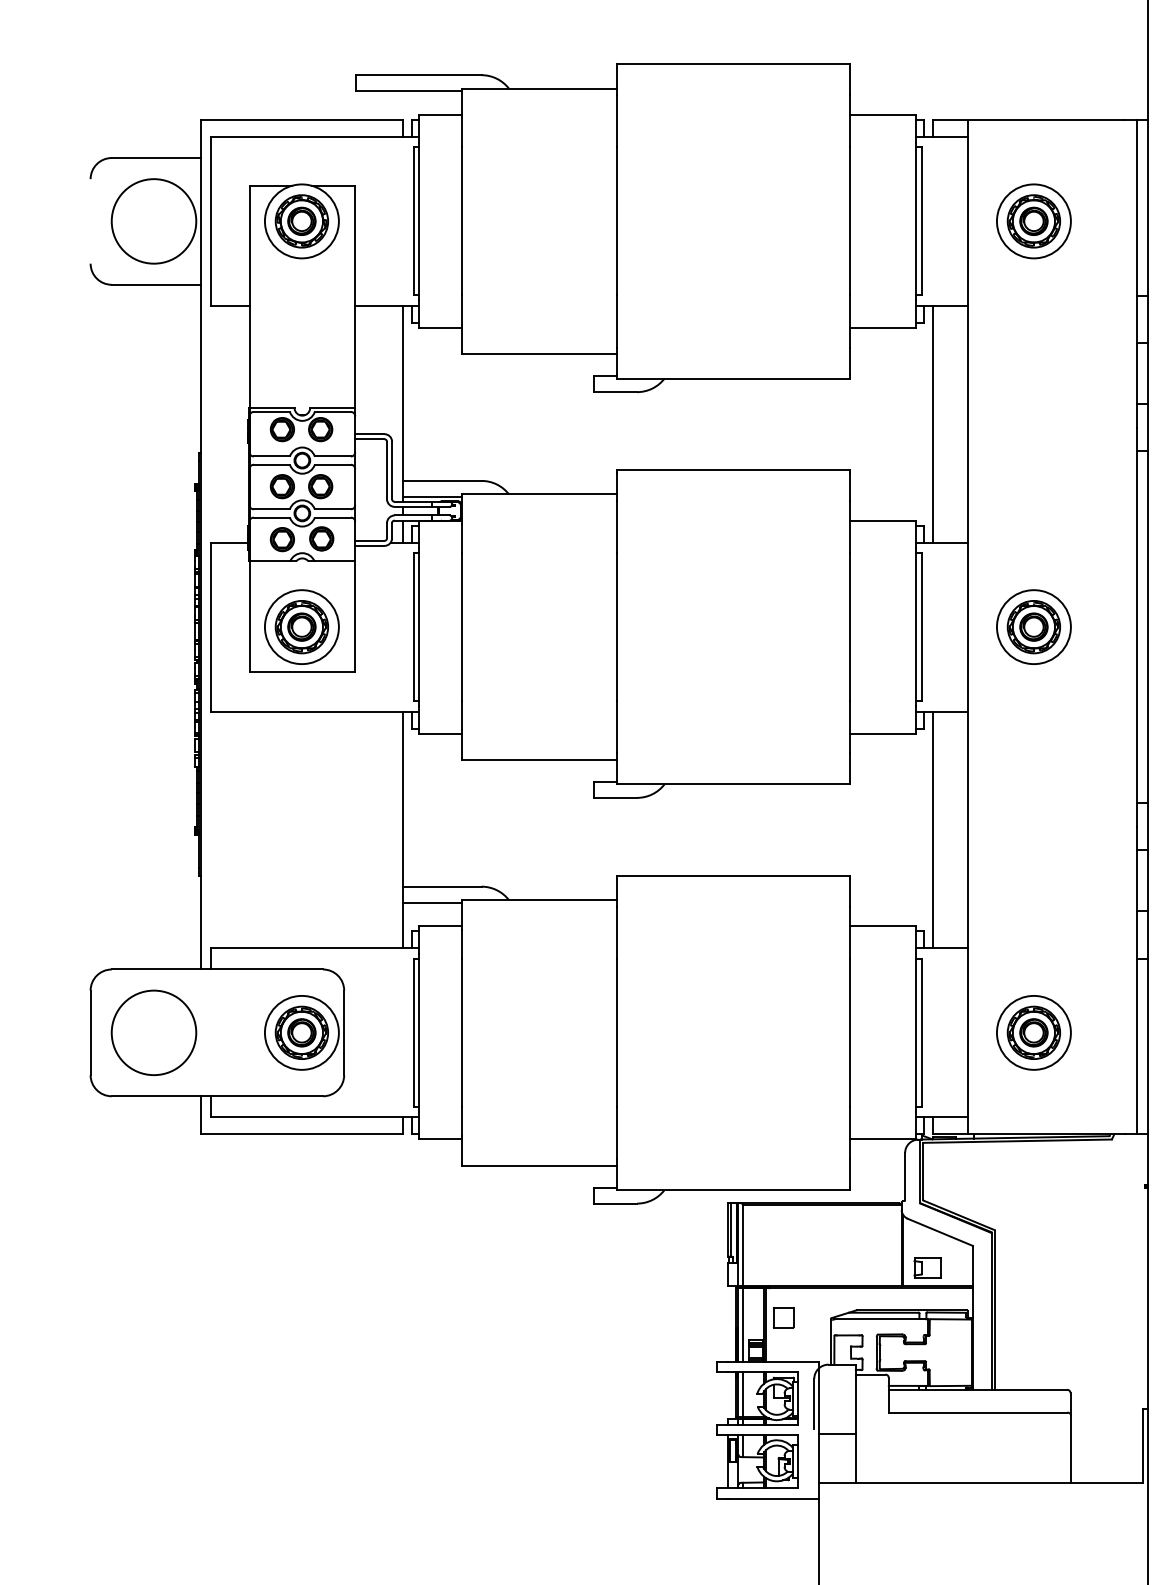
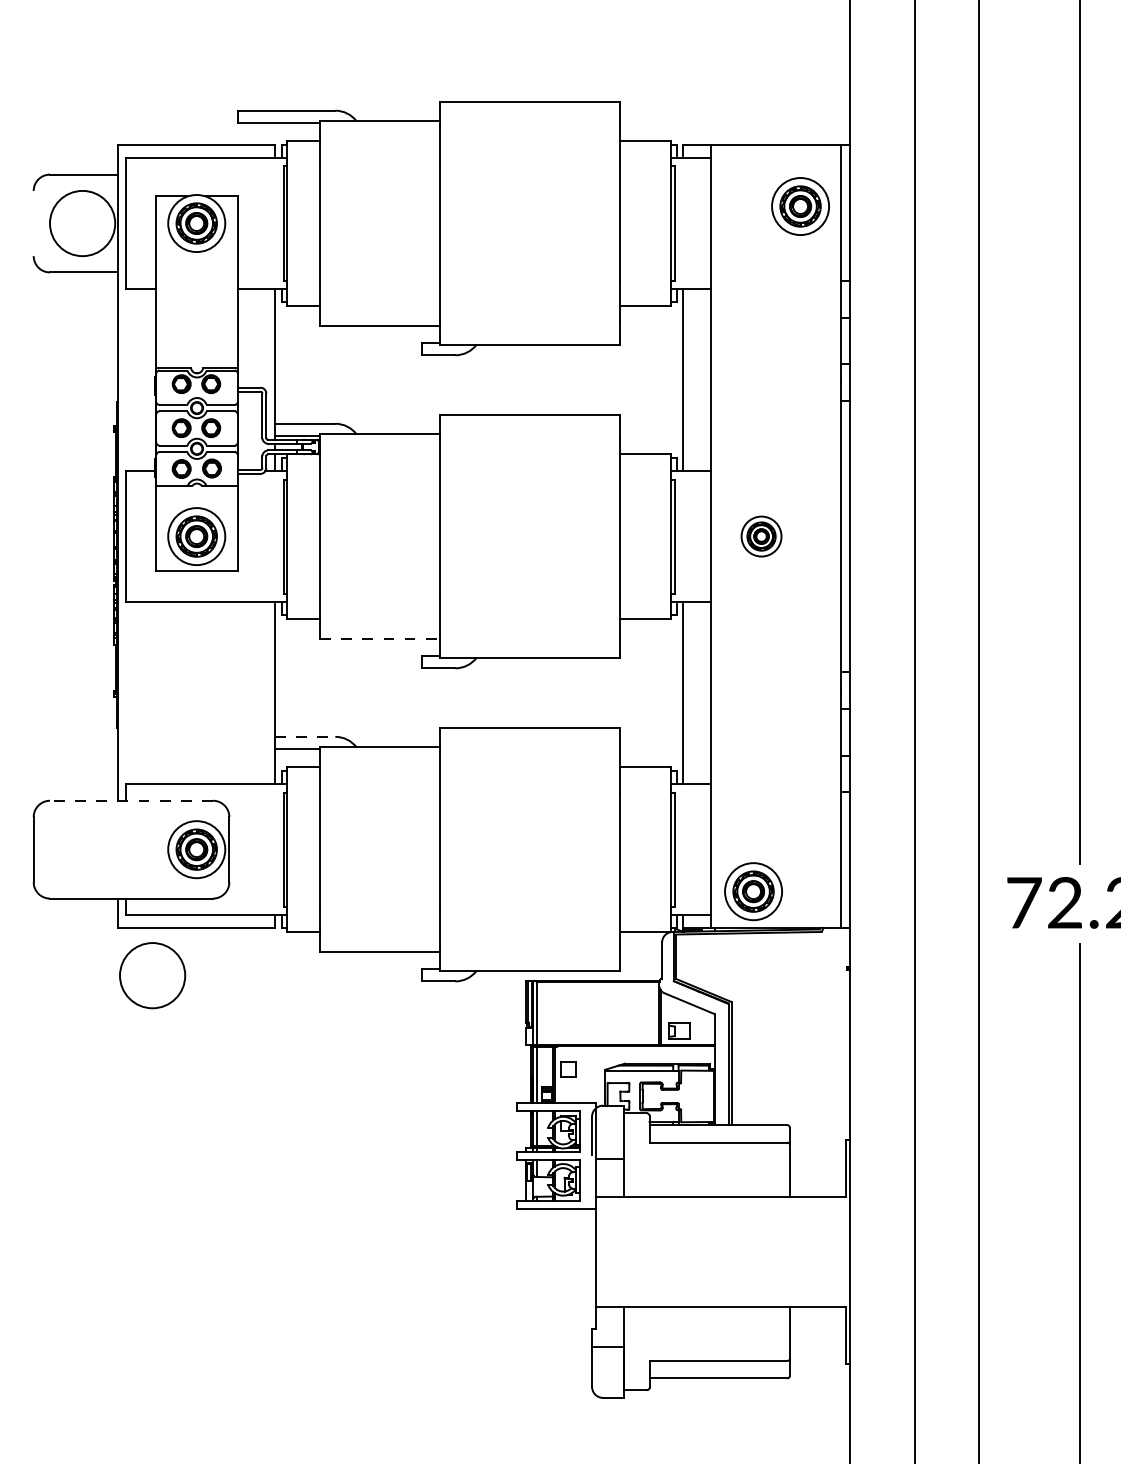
part: (1033, 221) -> (800, 206), moved
part: (1033, 627) -> (761, 536), size x0.7
line: (538, 760) -> (379, 639), solid -> dashed
line: (442, 886) -> (305, 736), solid -> dashed
line: (217, 969) -> (131, 800), solid -> dashed
circle: (153, 1032) -> (152, 975), moved
part: (1033, 1032) -> (753, 891), moved

